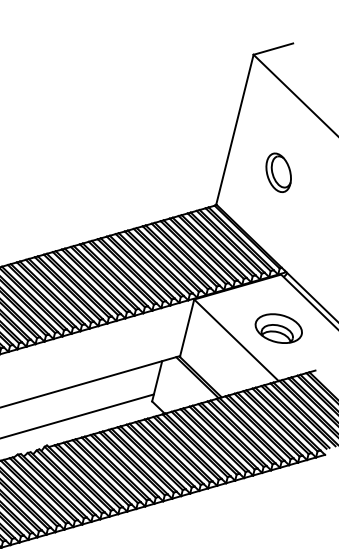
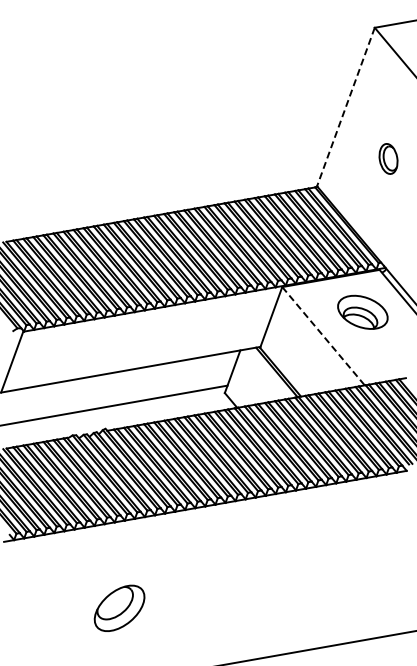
line: (234, 130) -> (345, 107), solid -> dashed
part: (278, 172) -> (388, 158), size x0.7
part: (278, 327) -> (362, 311), moved
line: (236, 340) -> (323, 336), solid -> dashed

